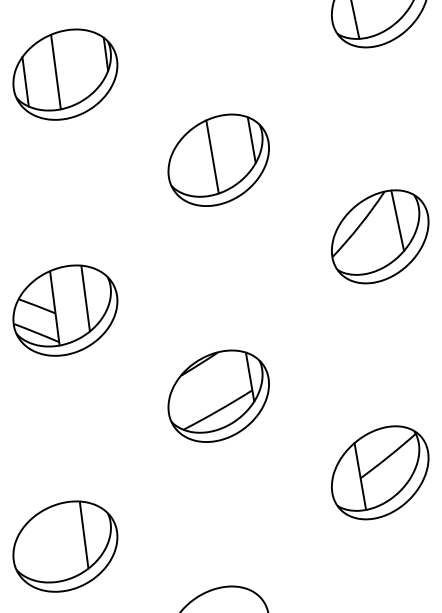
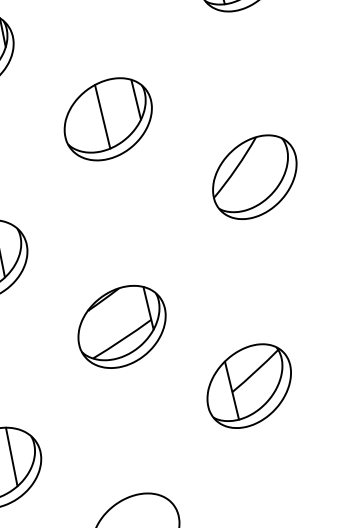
line: (397, 220) -> (269, 161), removed
part: (380, 472) -> (249, 385), moved

